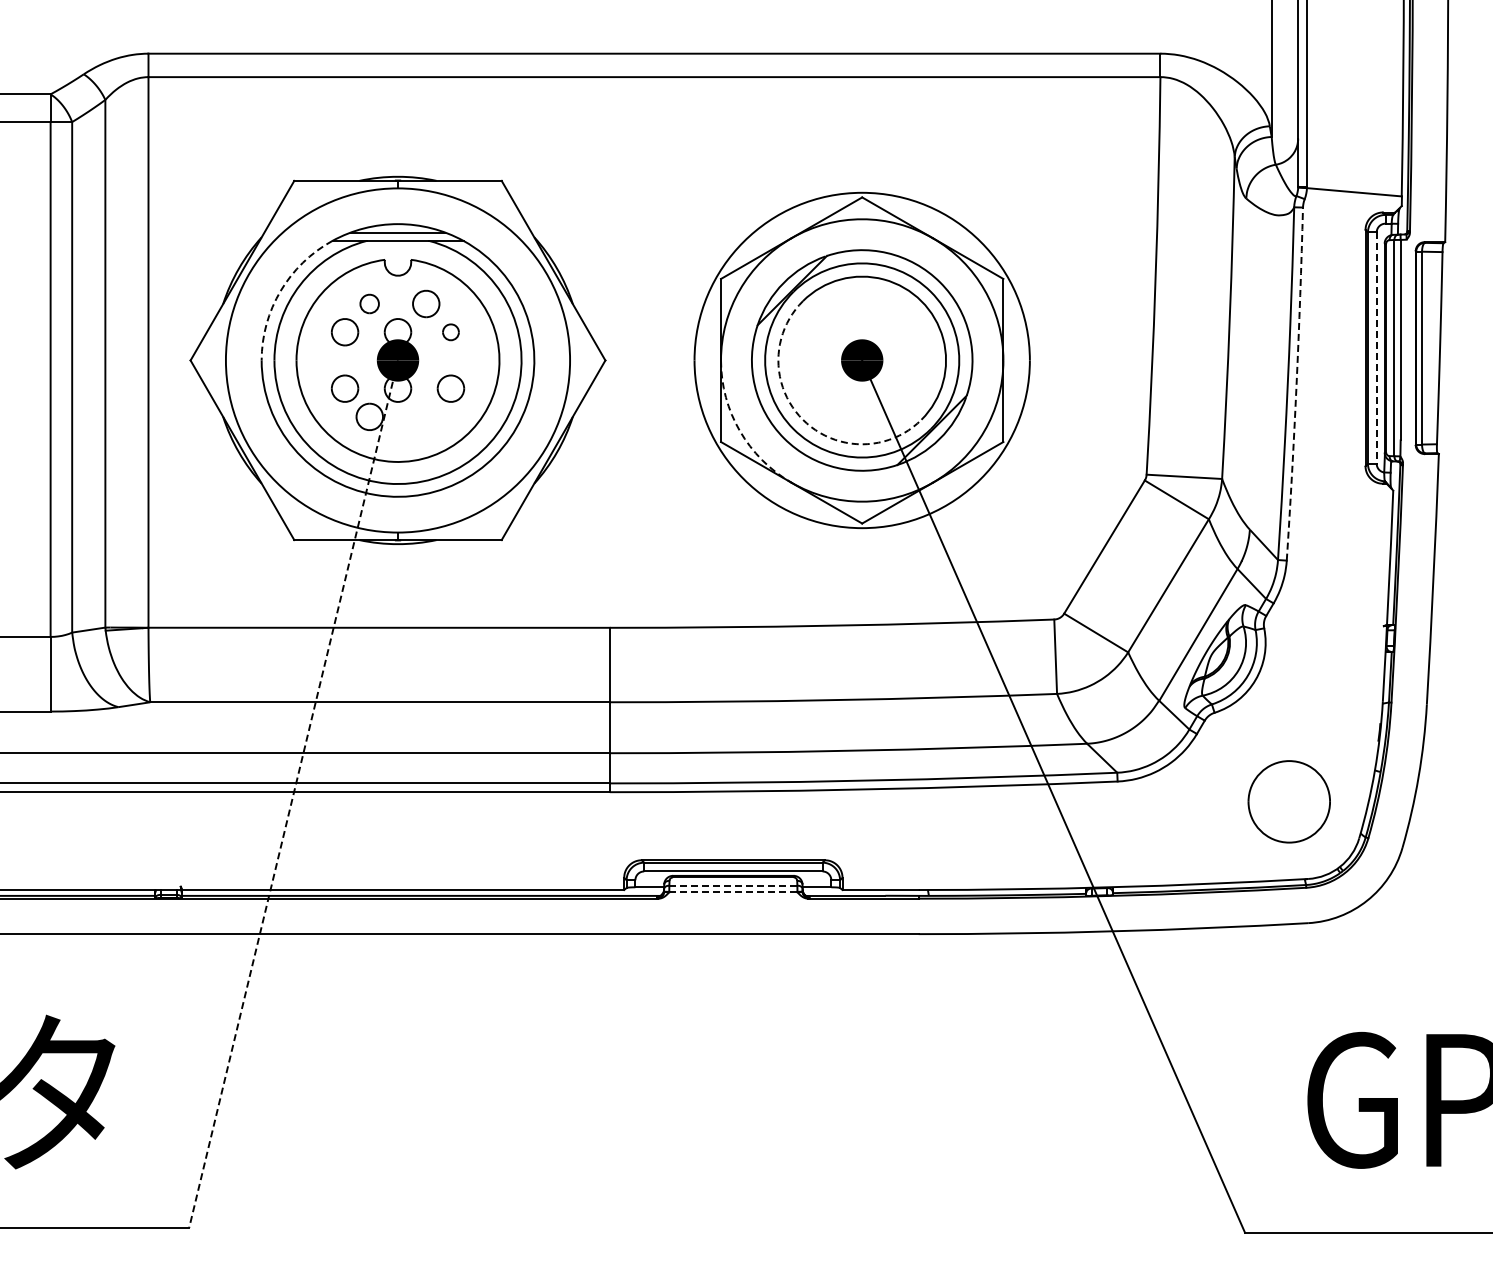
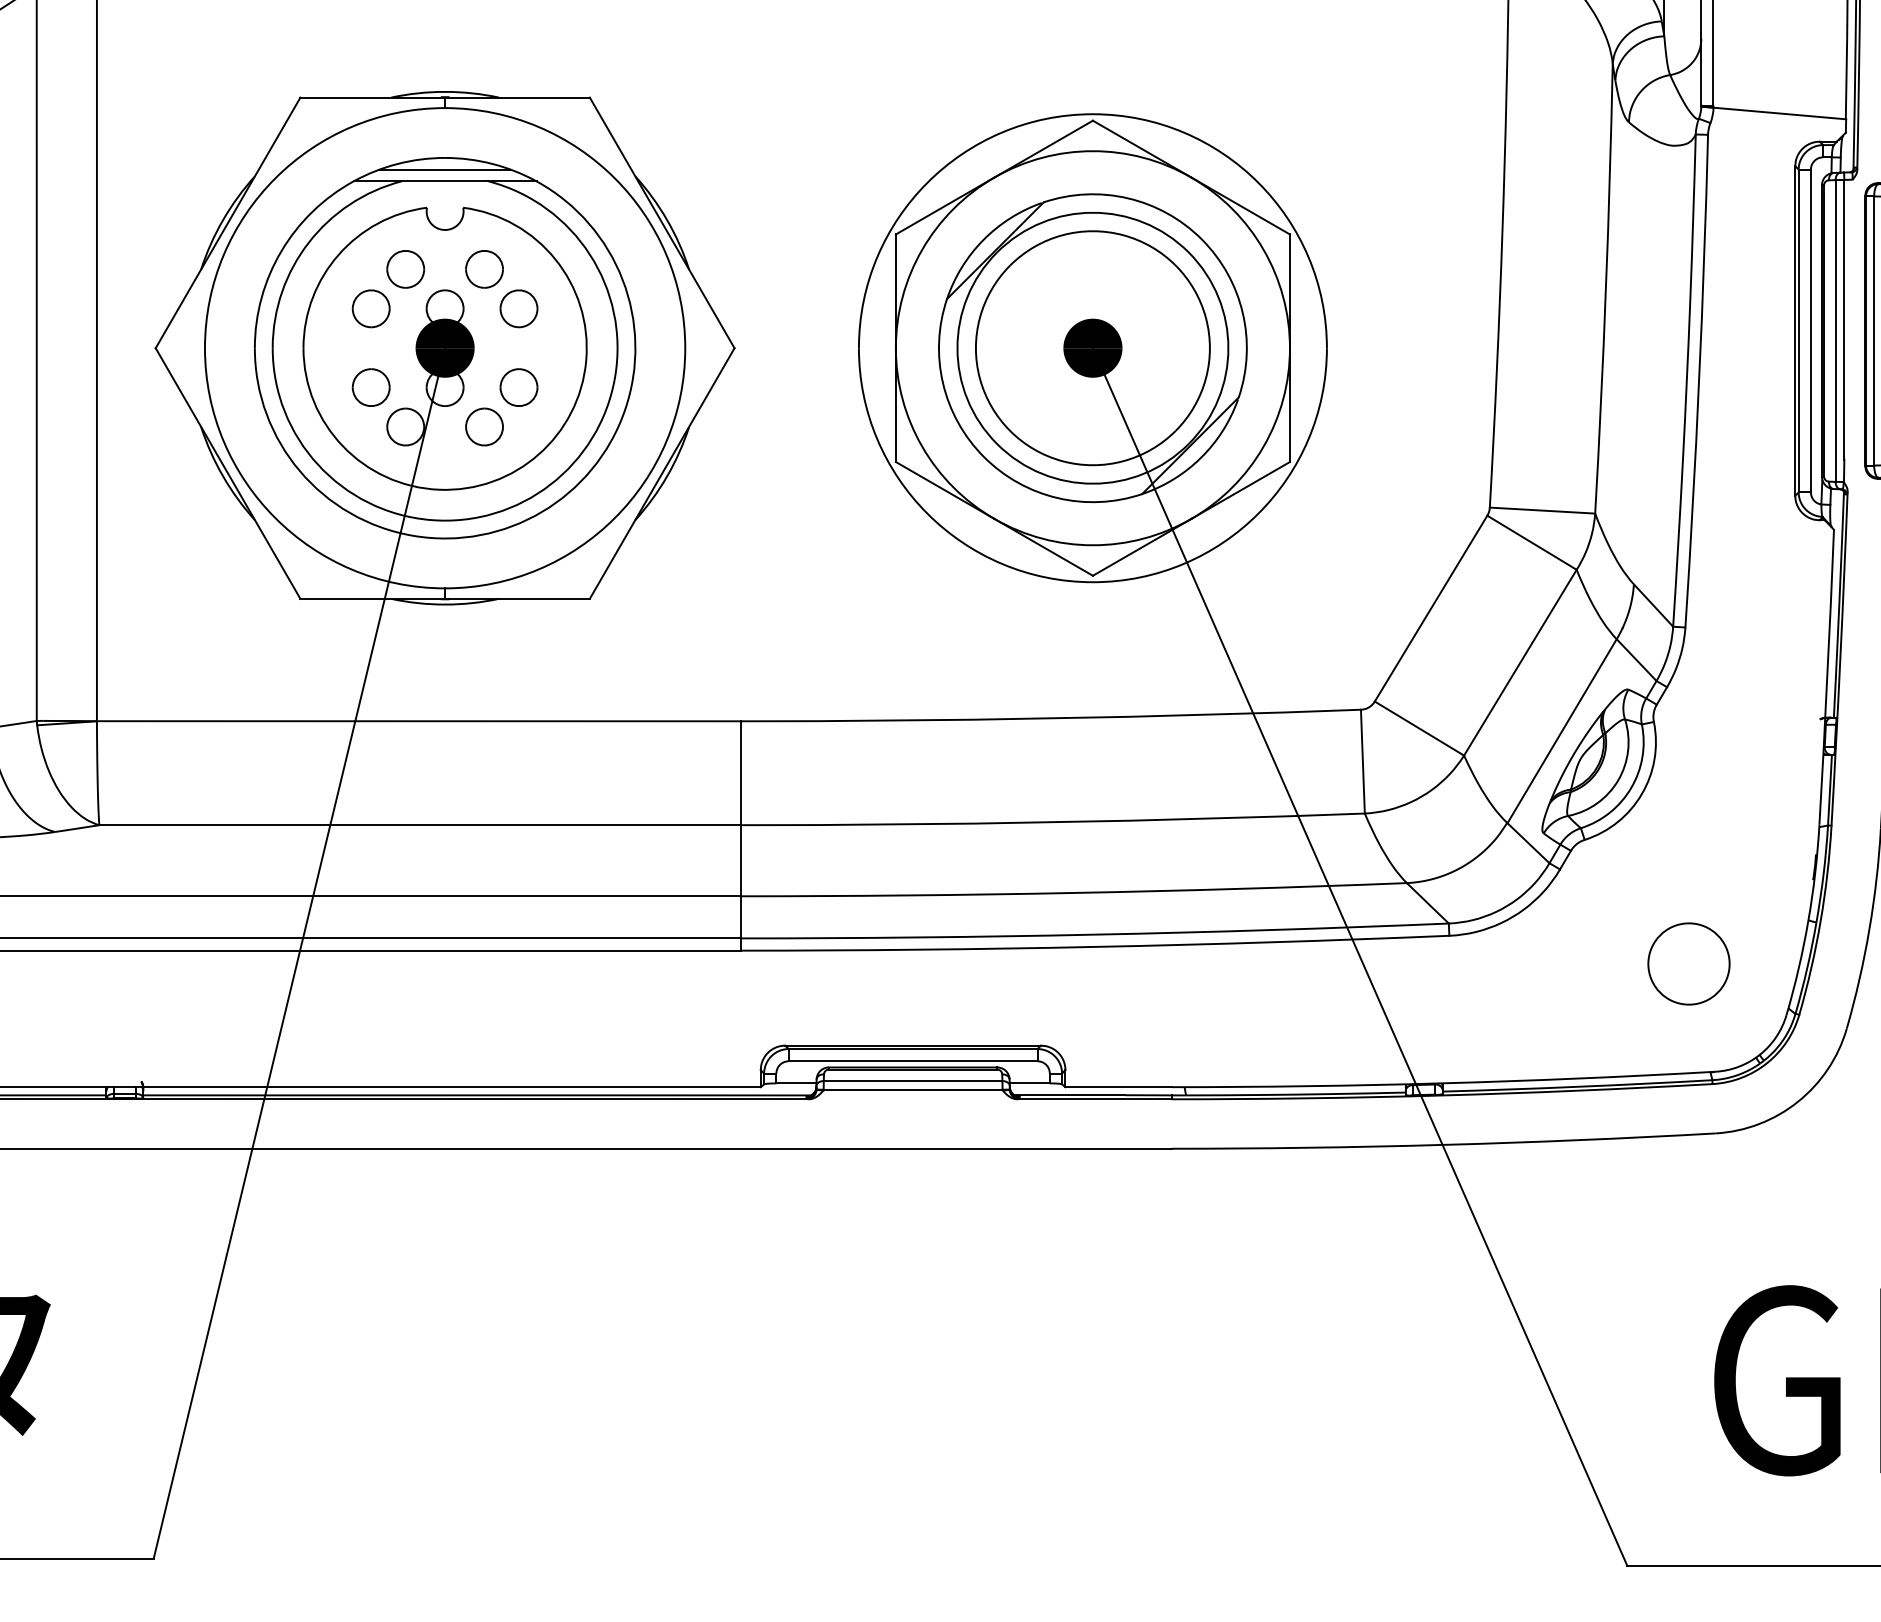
arc: (280, 290) -> (281, 250), dashed -> solid
part: (369, 303) -> (405, 268), size x1.43
part: (450, 332) -> (518, 309), size x1.67
line: (1376, 348) -> (1810, 331), dashed -> solid
arc: (1296, 384) -> (1698, 381), dashed -> solid
part: (426, 416) -> (484, 426), added
arc: (802, 419) -> (1009, 430), dashed -> solid
arc: (739, 431) -> (921, 447), dashed -> solid
line: (293, 794) -> (299, 953), dashed -> solid
part: (1289, 801) -> (1689, 963), size x0.71
line: (733, 885) -> (913, 1080), dashed -> solid
line: (733, 891) -> (913, 1089), dashed -> solid

